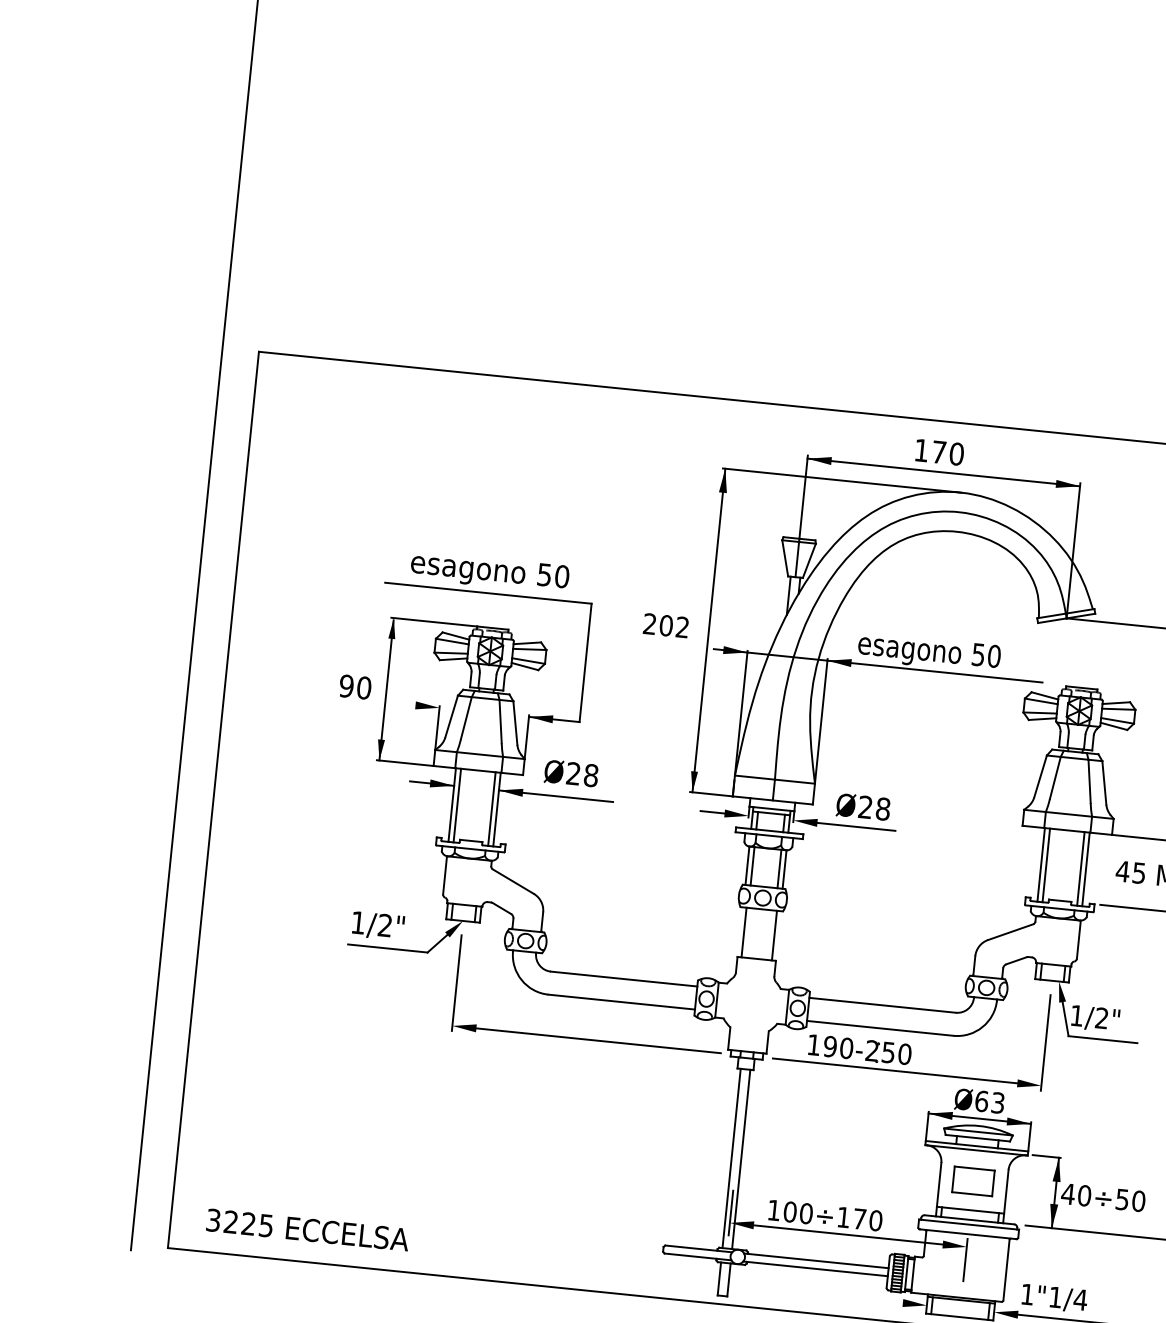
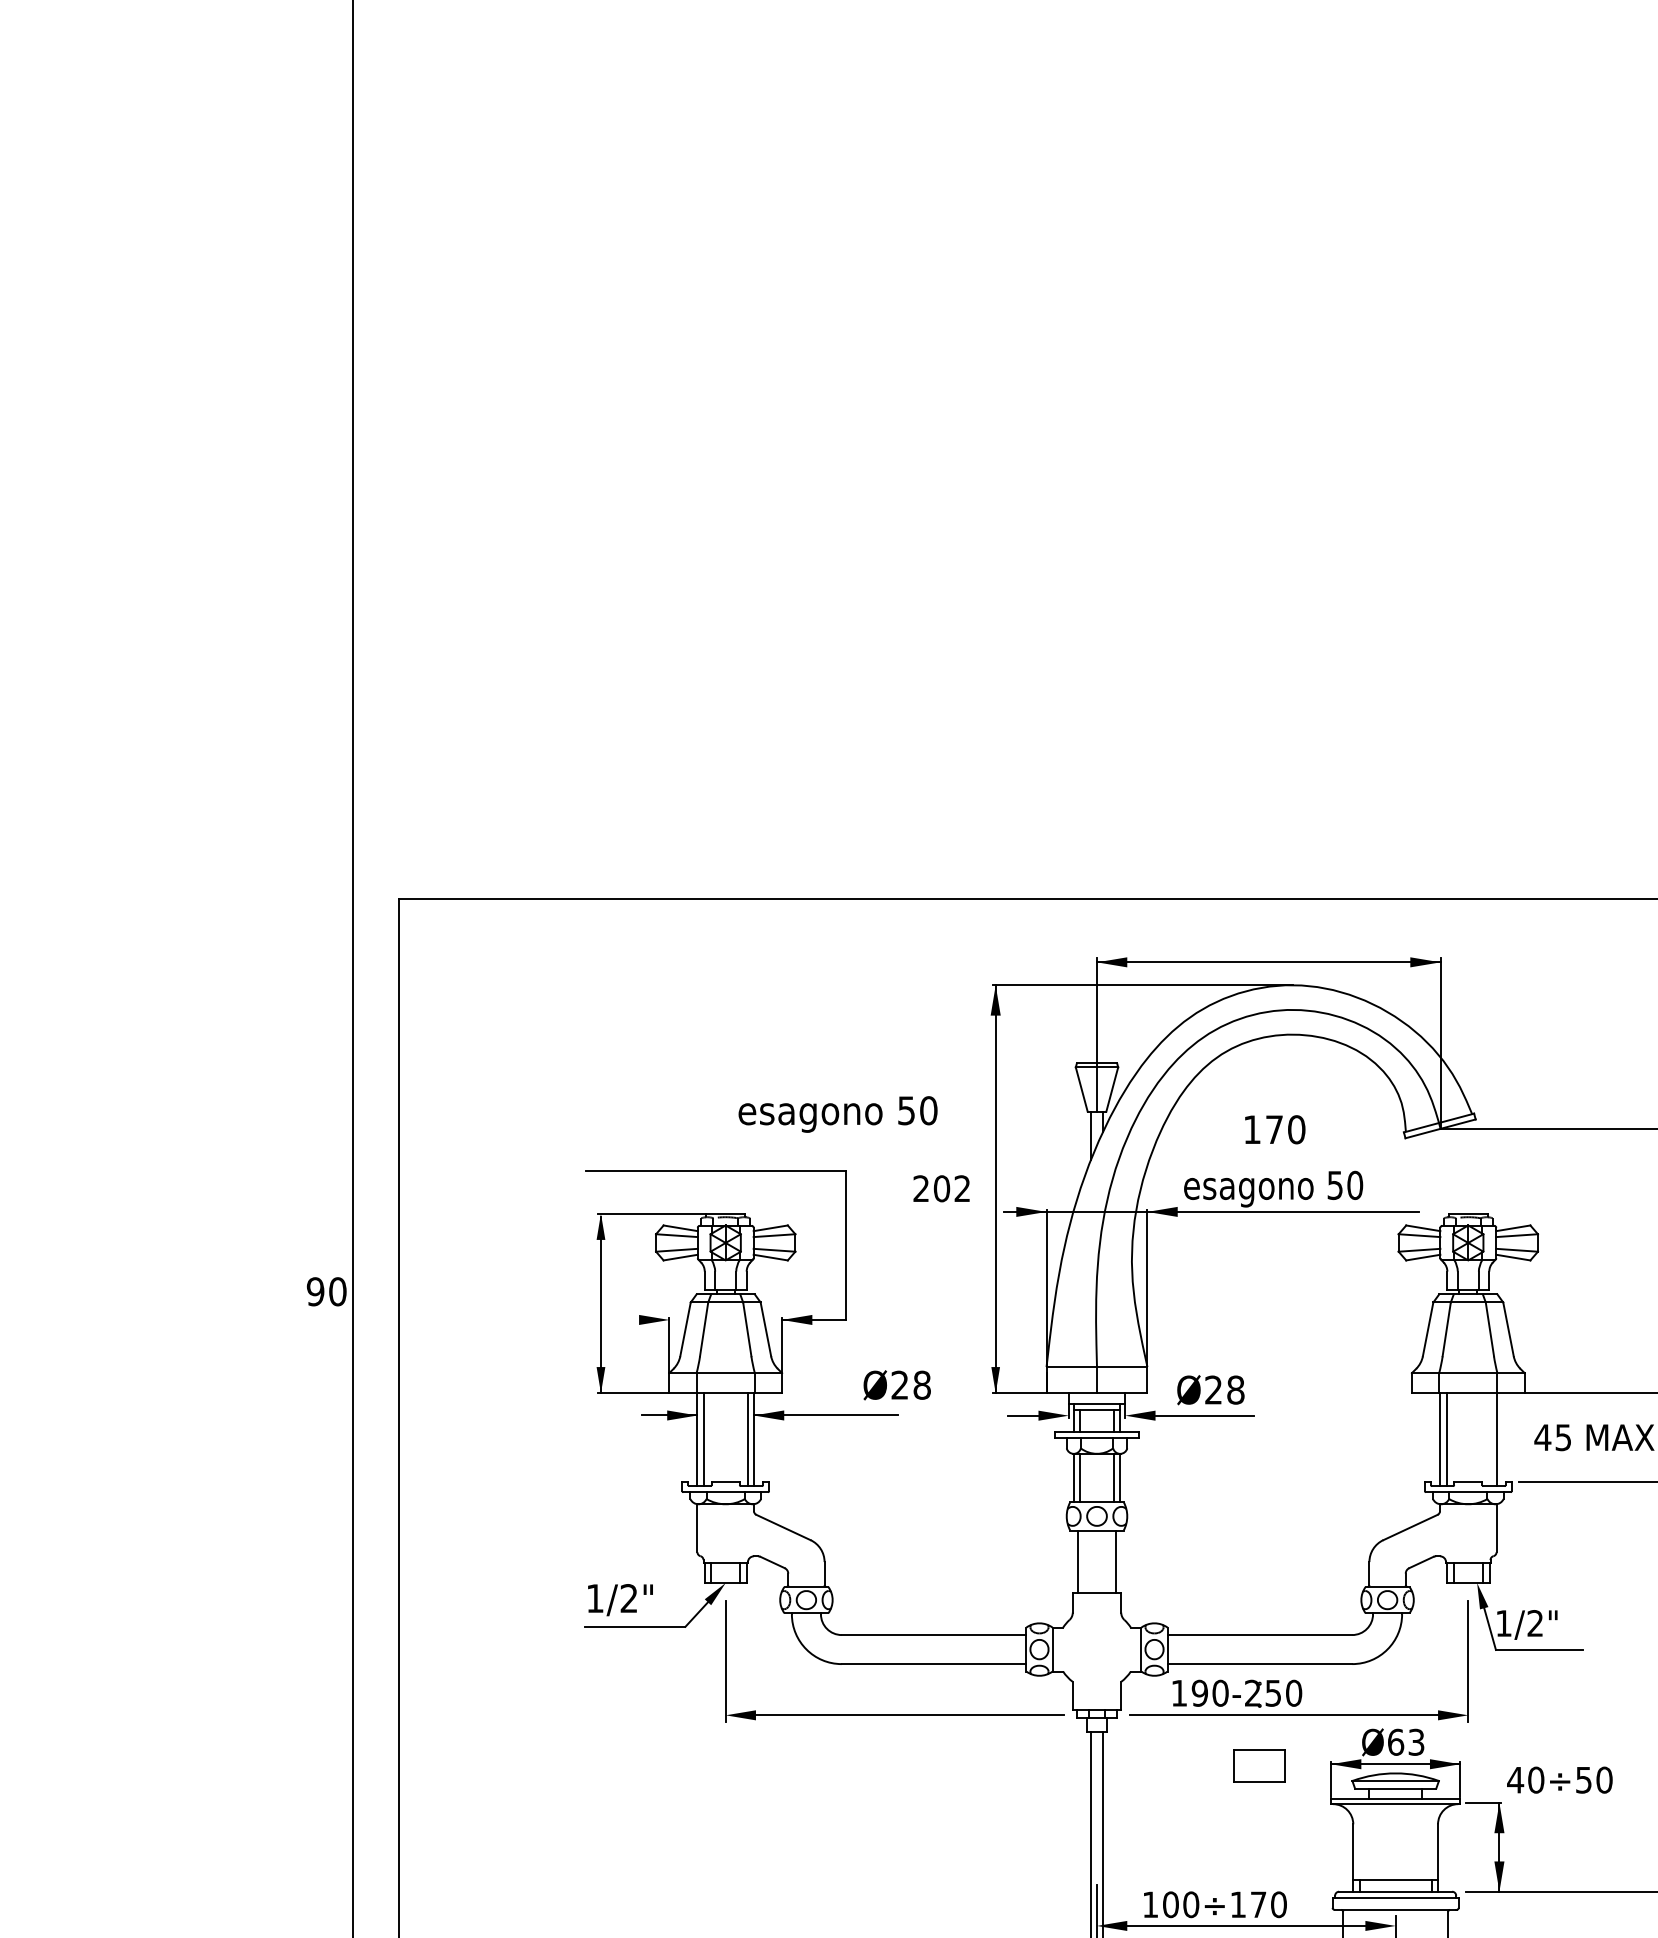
text: (940, 452) -> (1275, 1129), moved
text: (489, 572) -> (837, 1114), moved
text: (355, 686) -> (326, 1291), moved
text: (570, 773) -> (896, 1385), moved
line: (1081, 868) -> (1490, 1439), removed
part: (973, 1180) -> (1259, 1765), moved
text: (1103, 1197) -> (1559, 1779), moved

